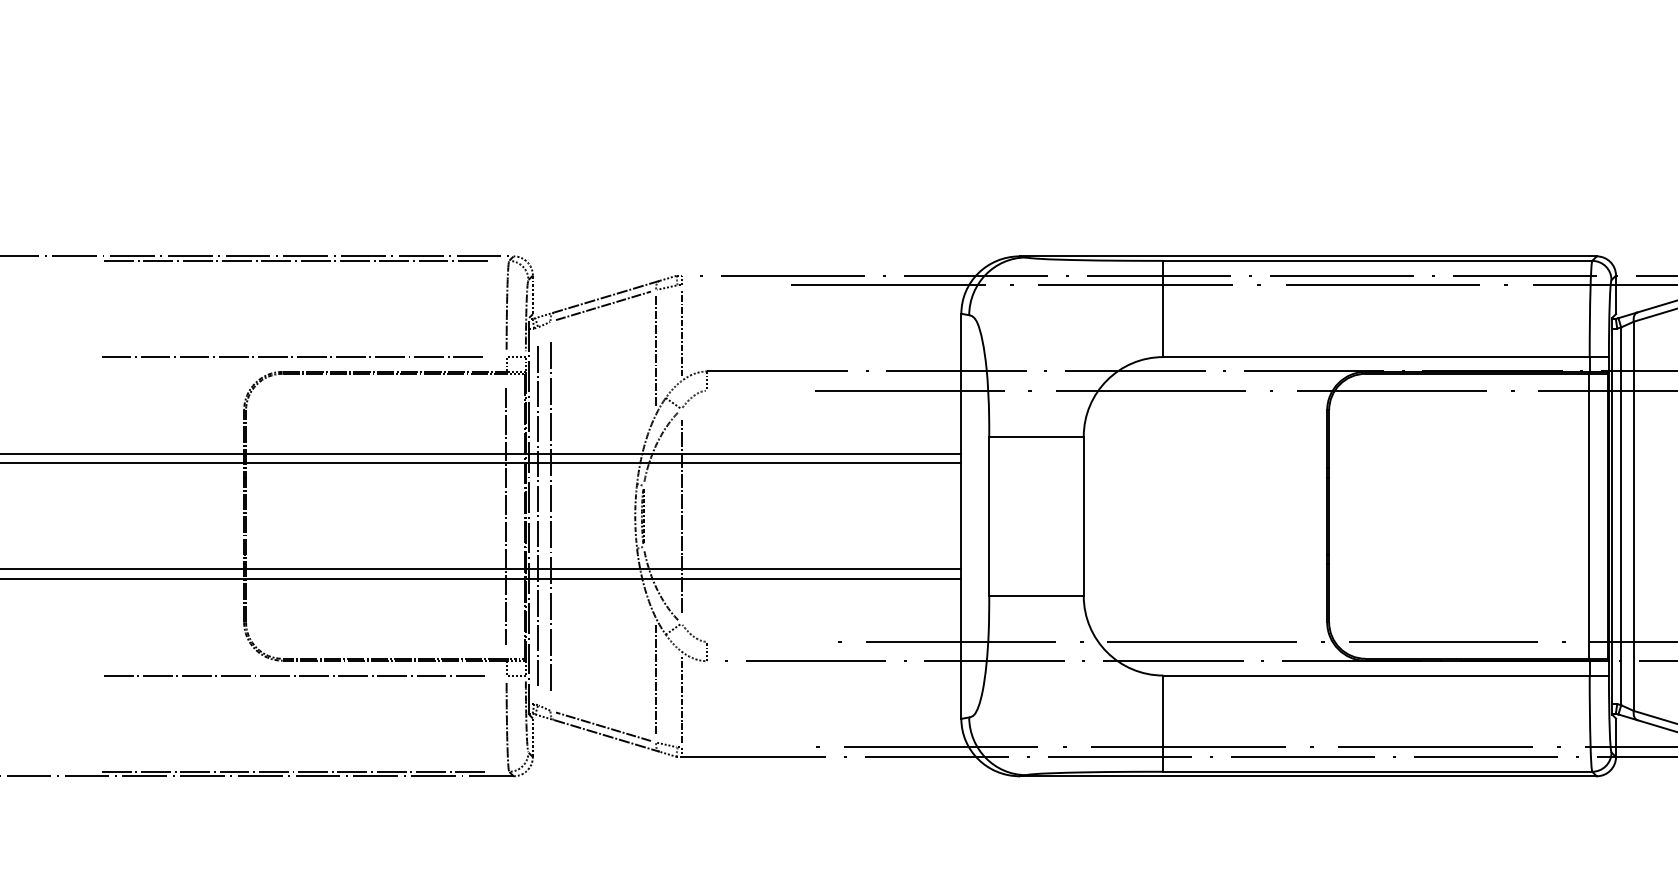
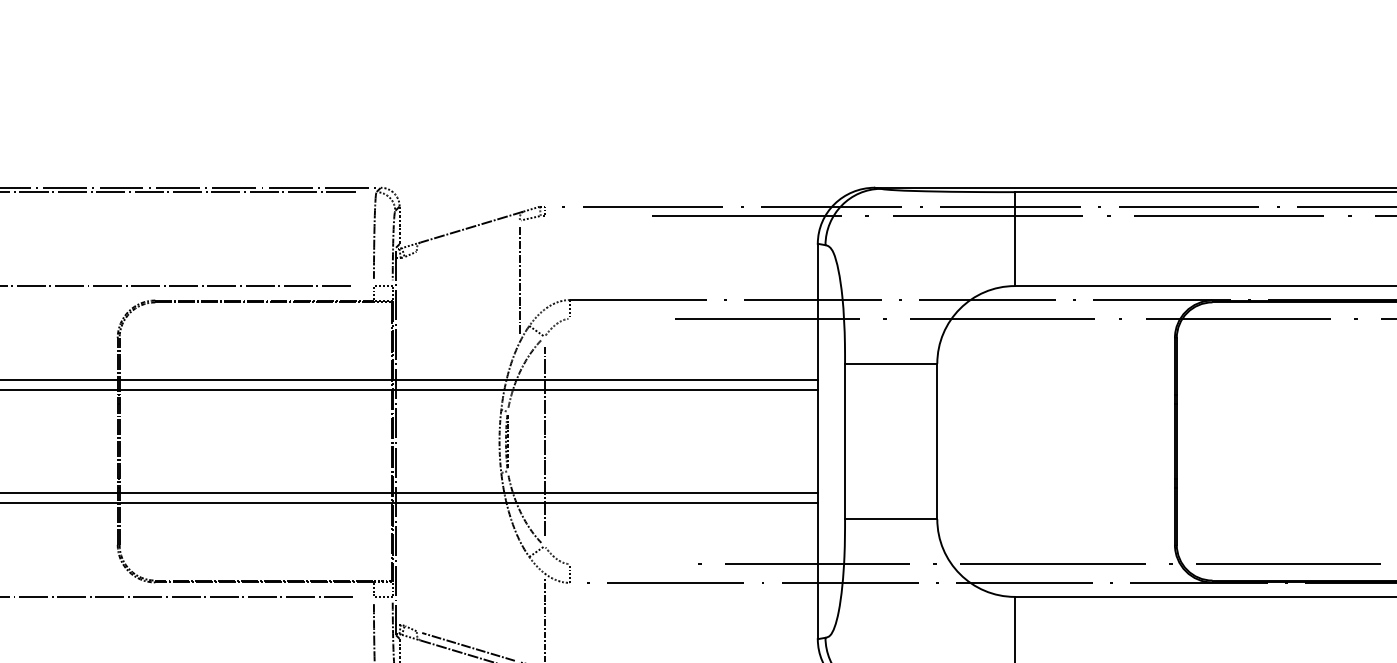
line: (603, 305) -> (468, 235), removed
line: (681, 333) -> (544, 263), removed
line: (505, 516) -> (372, 441), removed
line: (538, 516) -> (405, 441), removed
line: (550, 516) -> (416, 441), removed
line: (656, 680) -> (520, 601), removed

